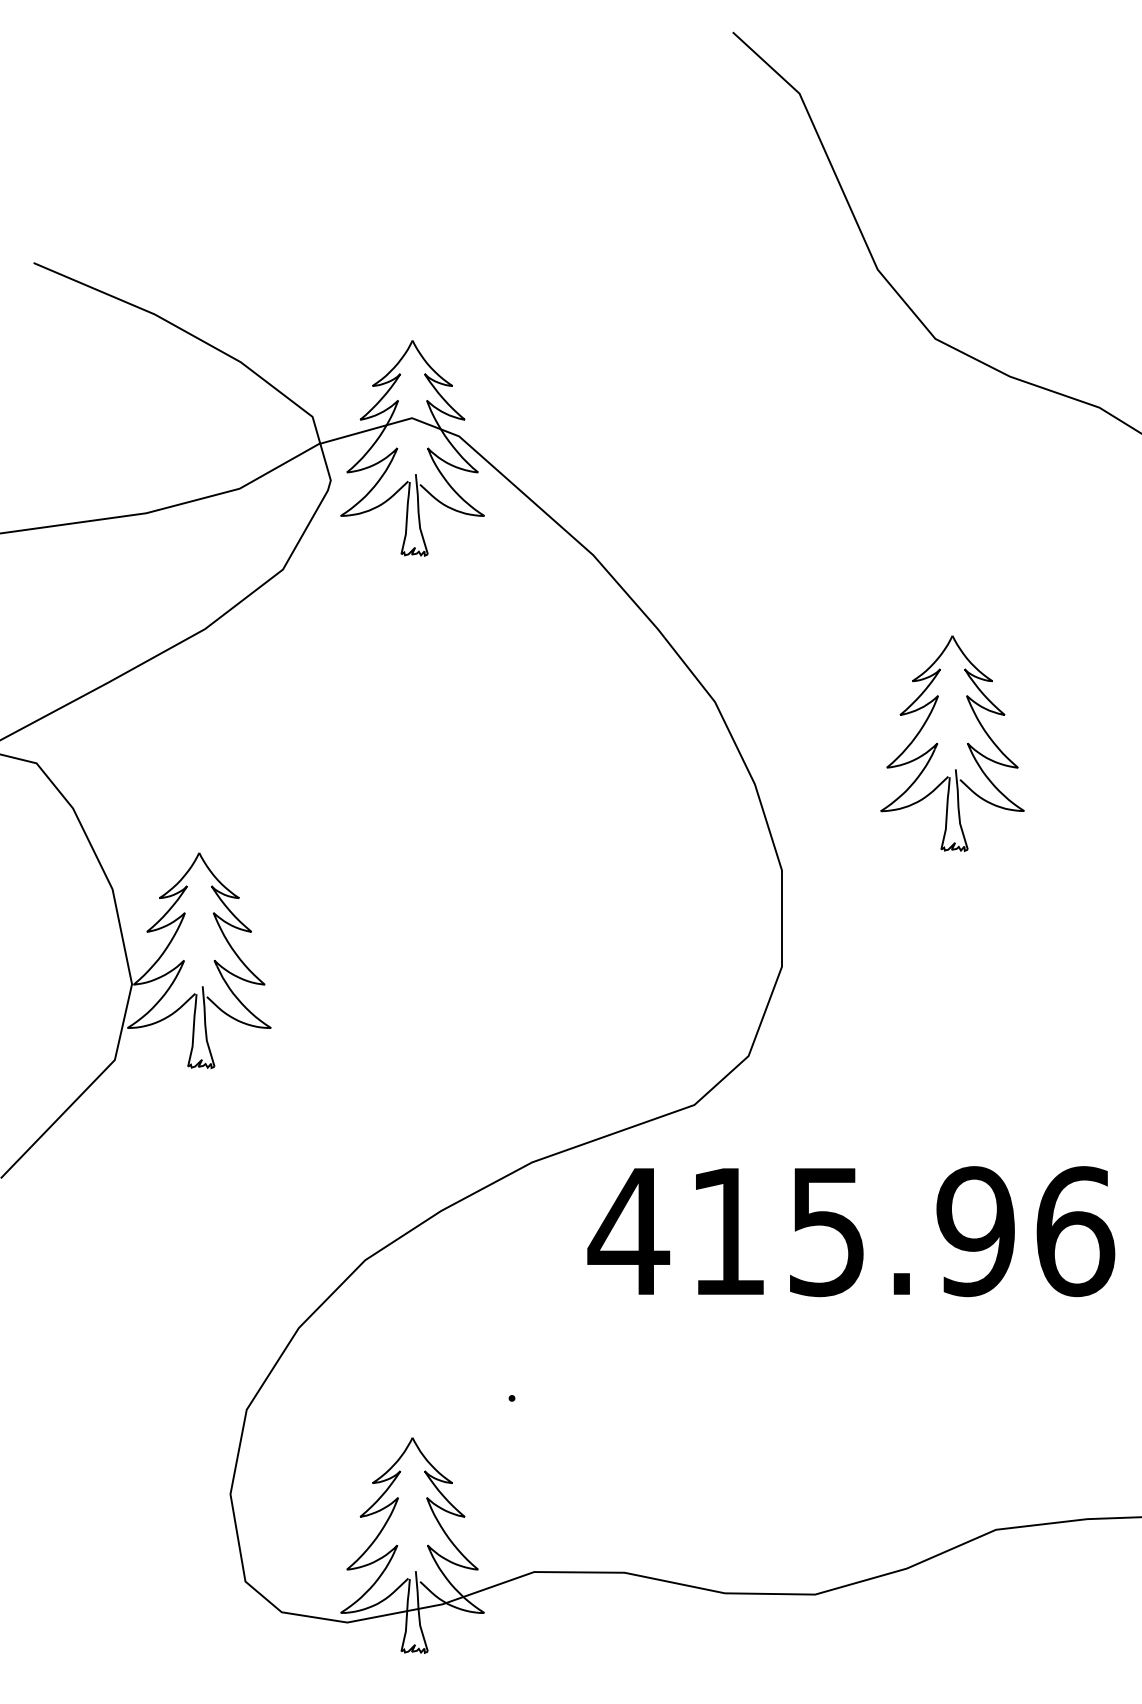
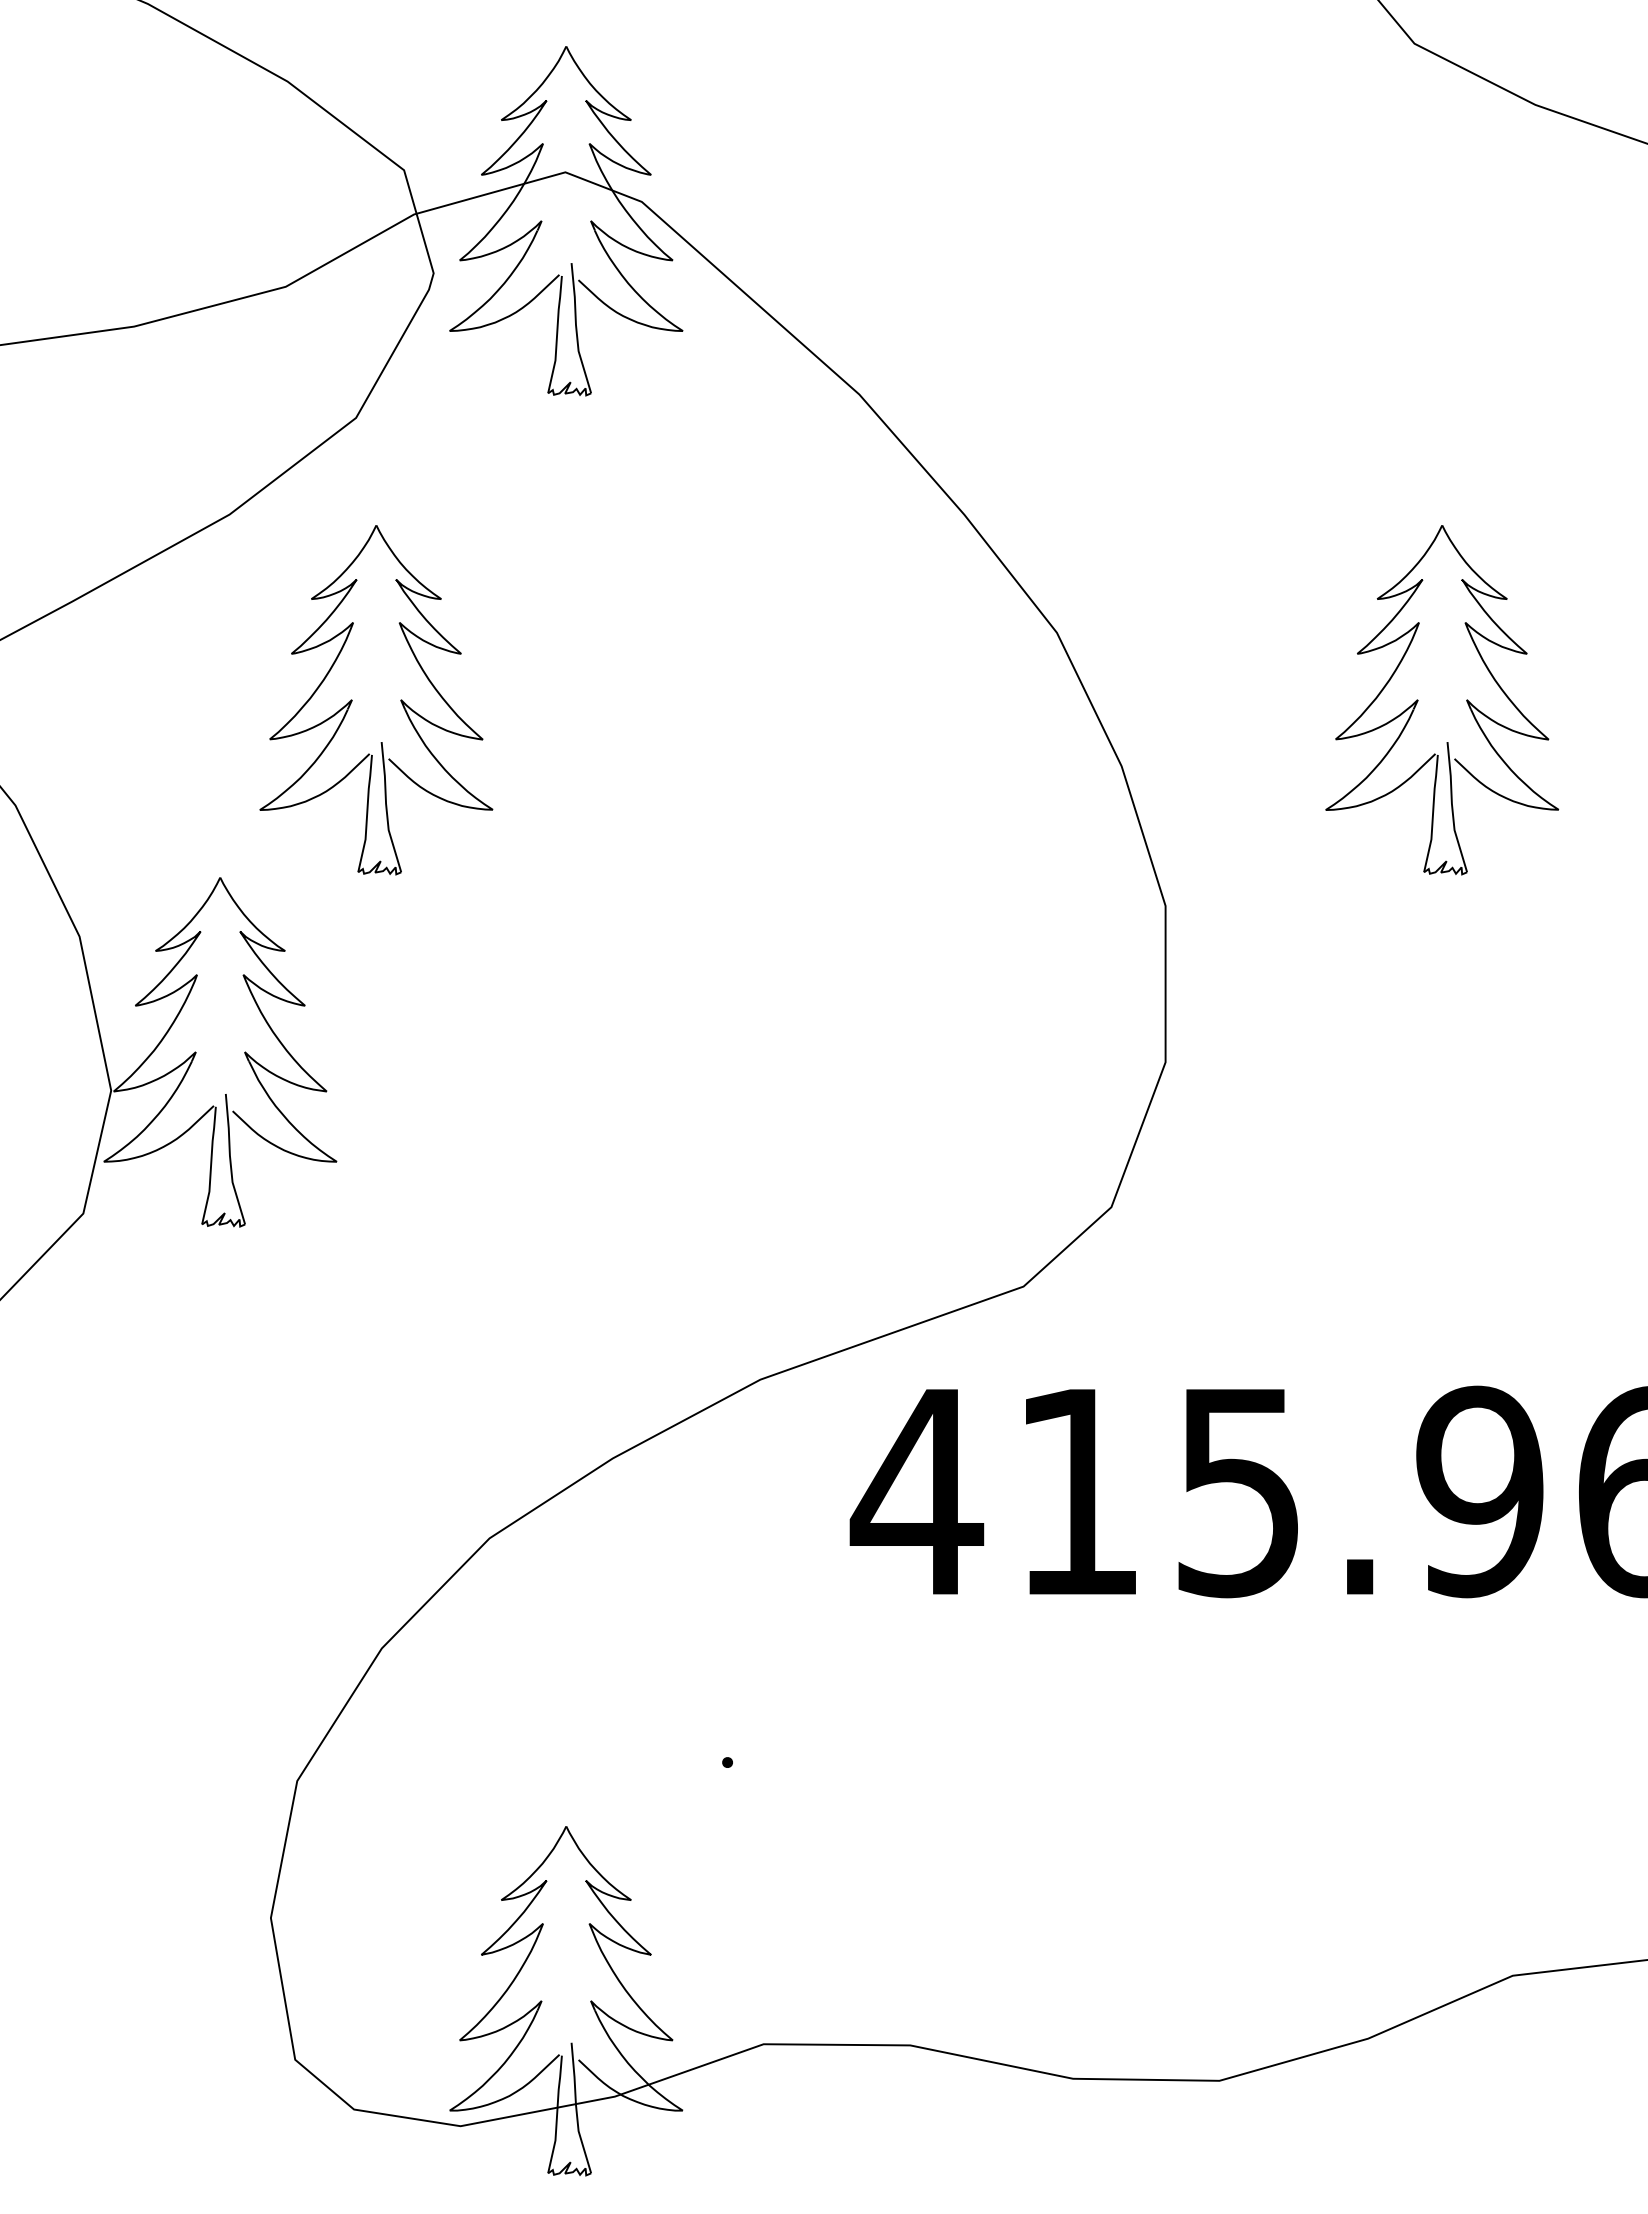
part: (281, 743) -> (353, 700), added

